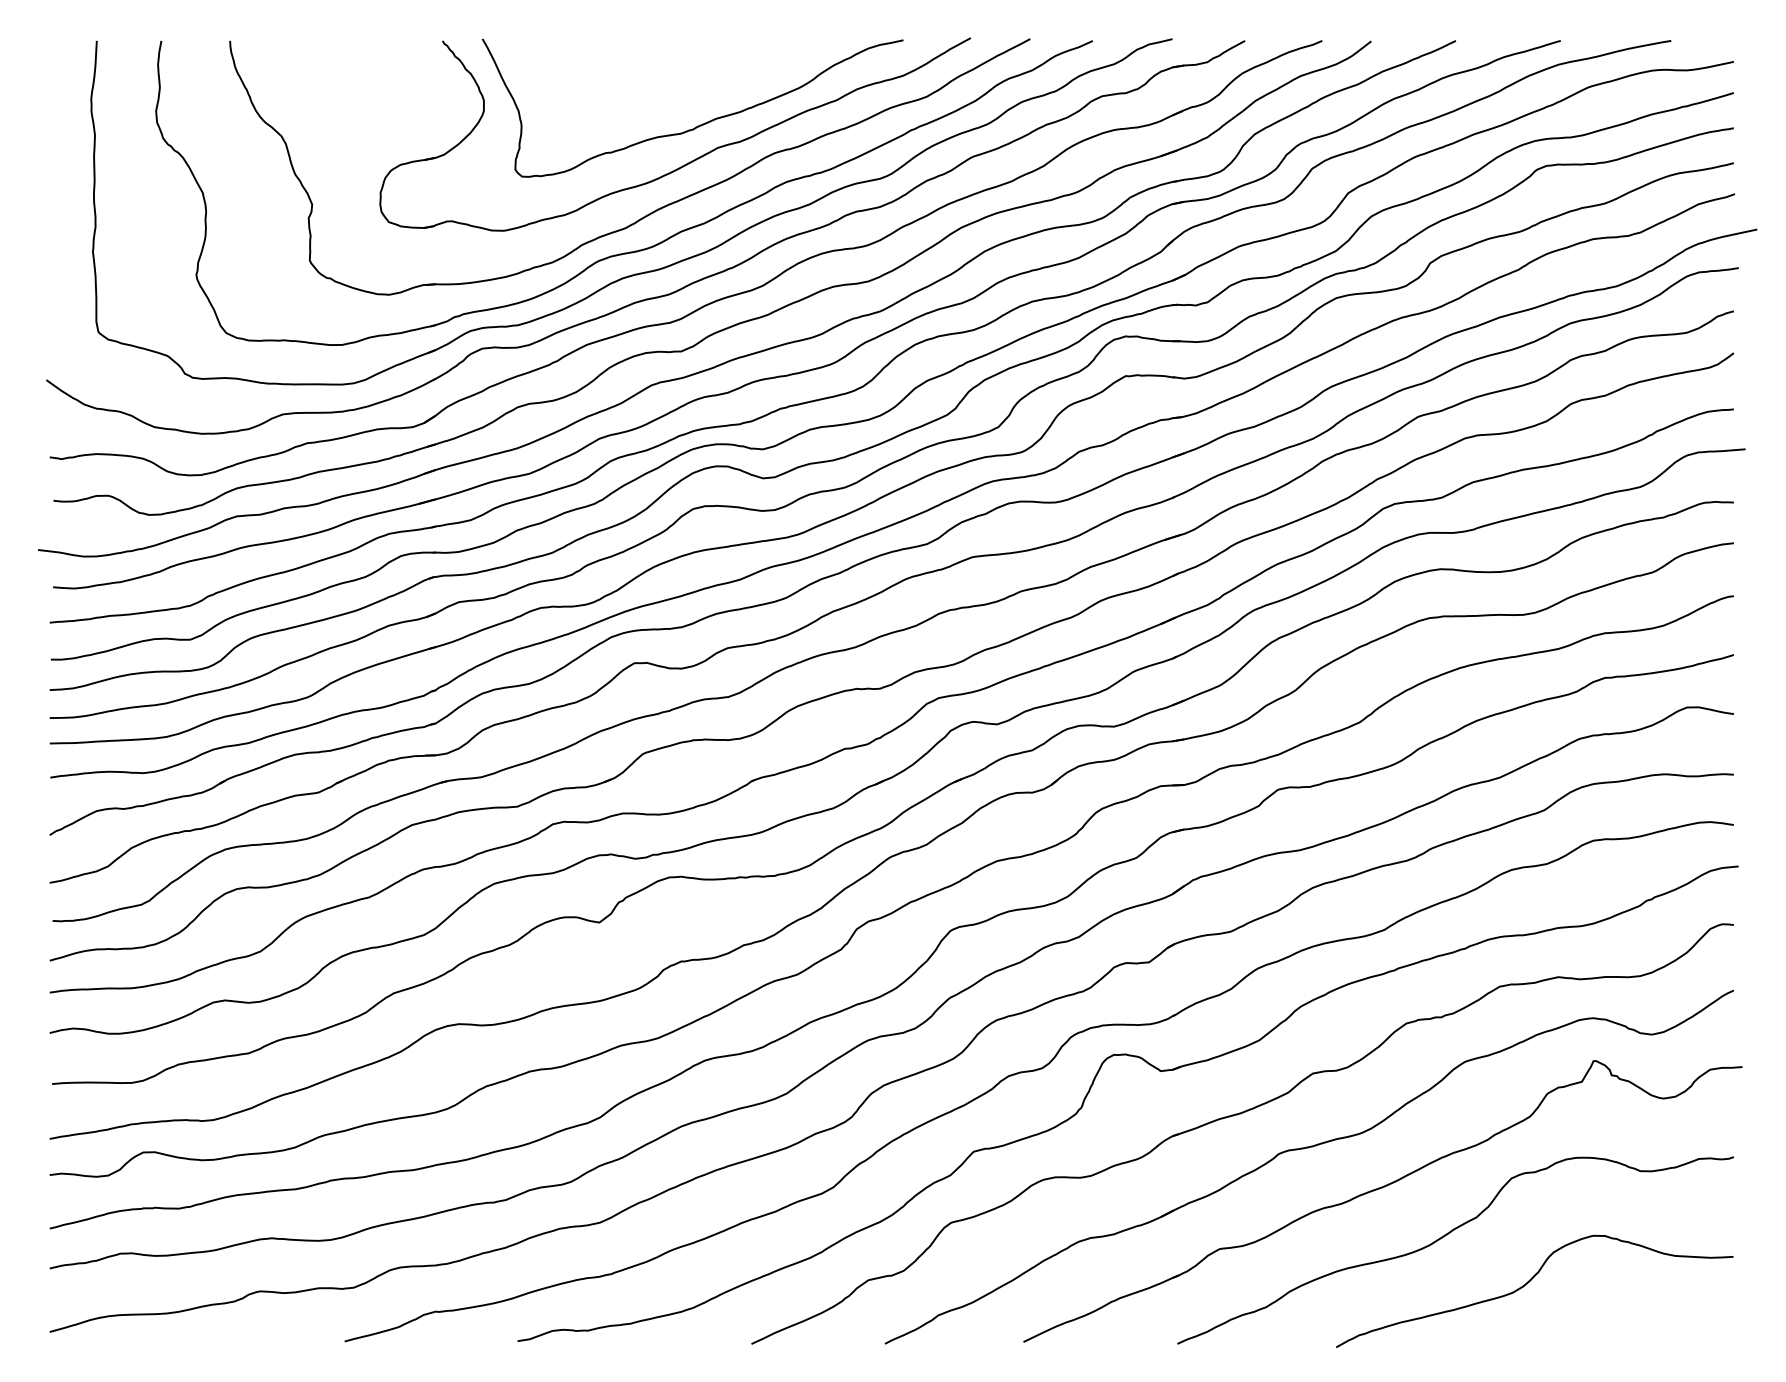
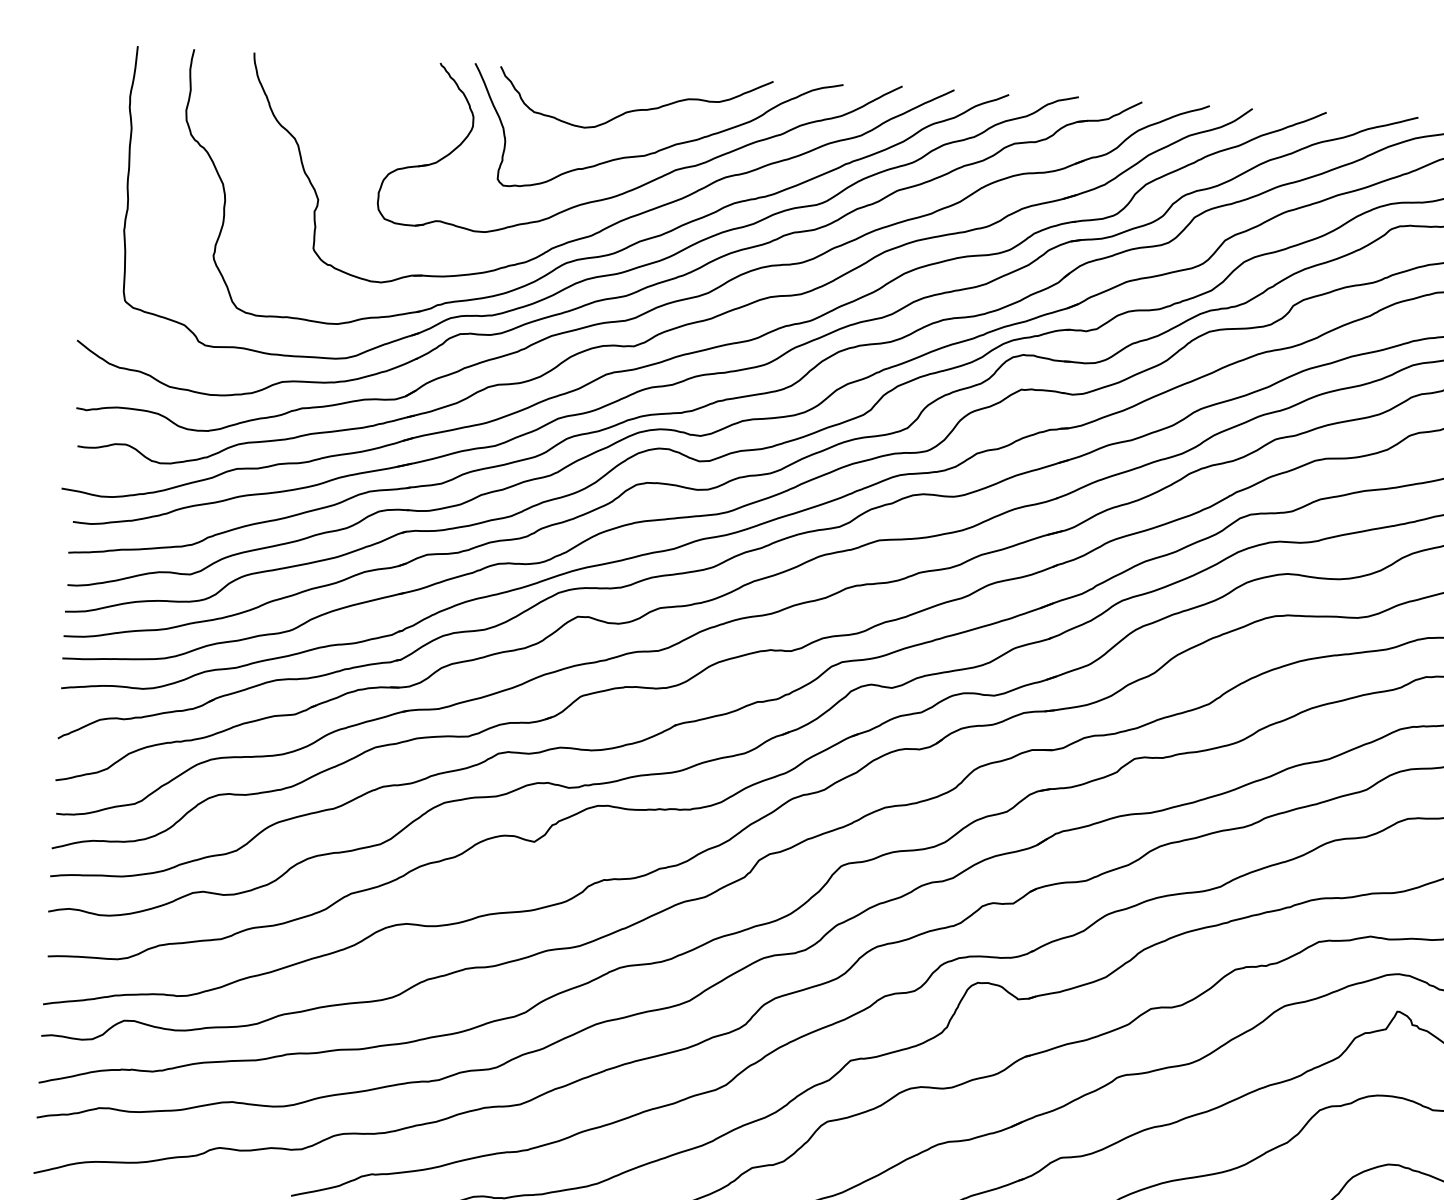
curve: (667, 81) -> (635, 109), added

